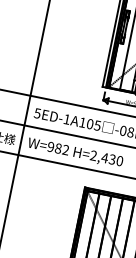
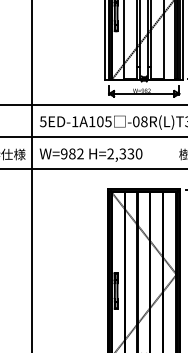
text: (104, 157) -> (122, 153), H=2,430 -> H=2,330

